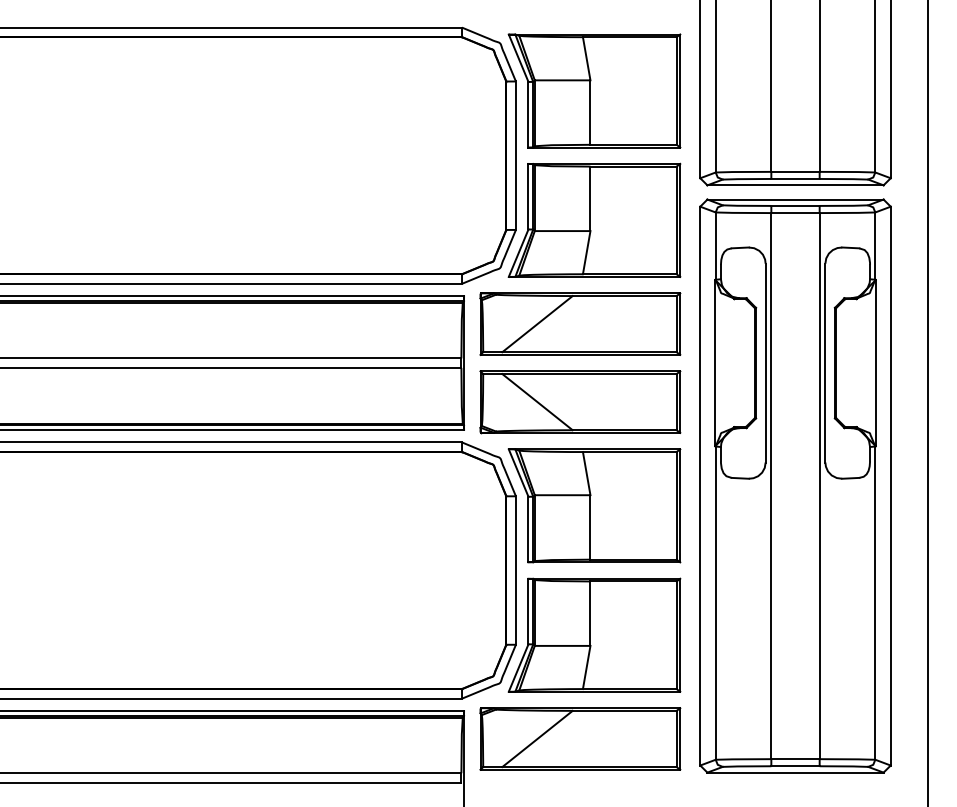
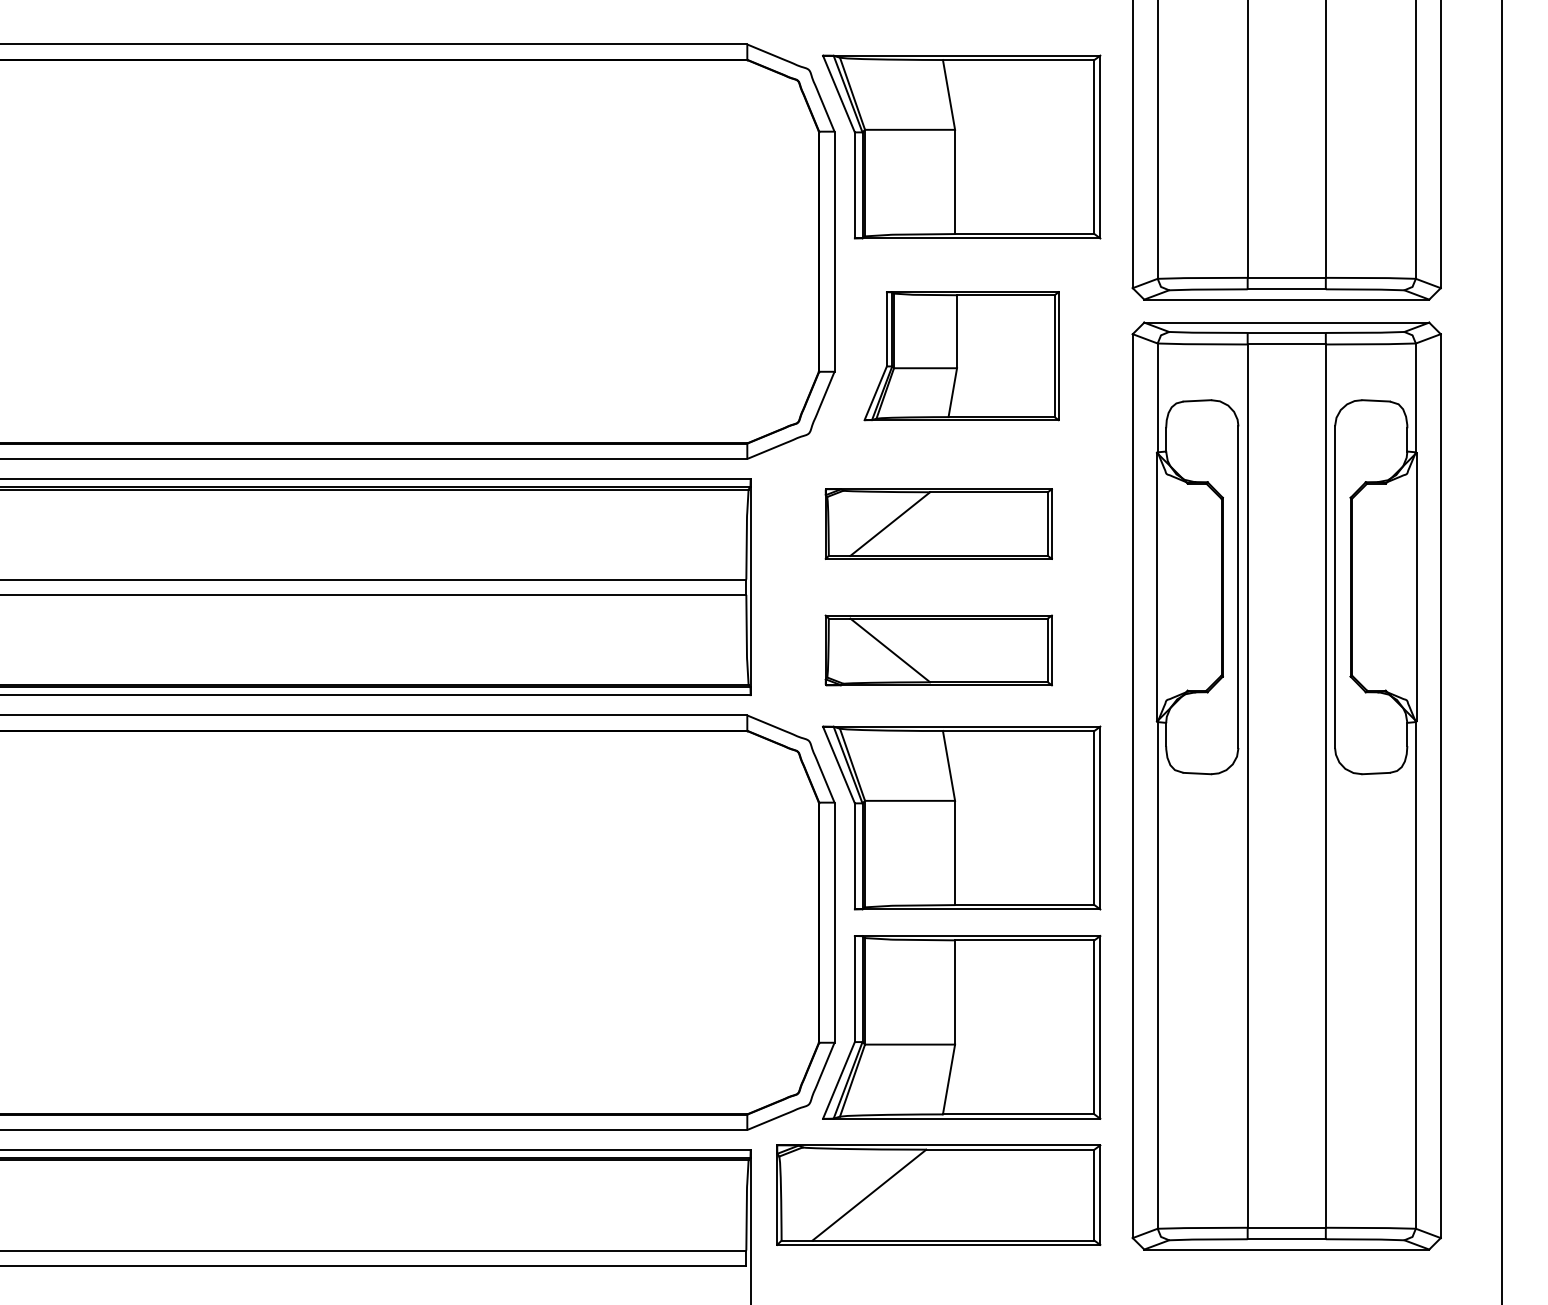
part: (594, 219) -> (961, 354), size x0.7
part: (580, 323) -> (938, 523), size x0.7
part: (580, 402) -> (938, 650), size x0.7

